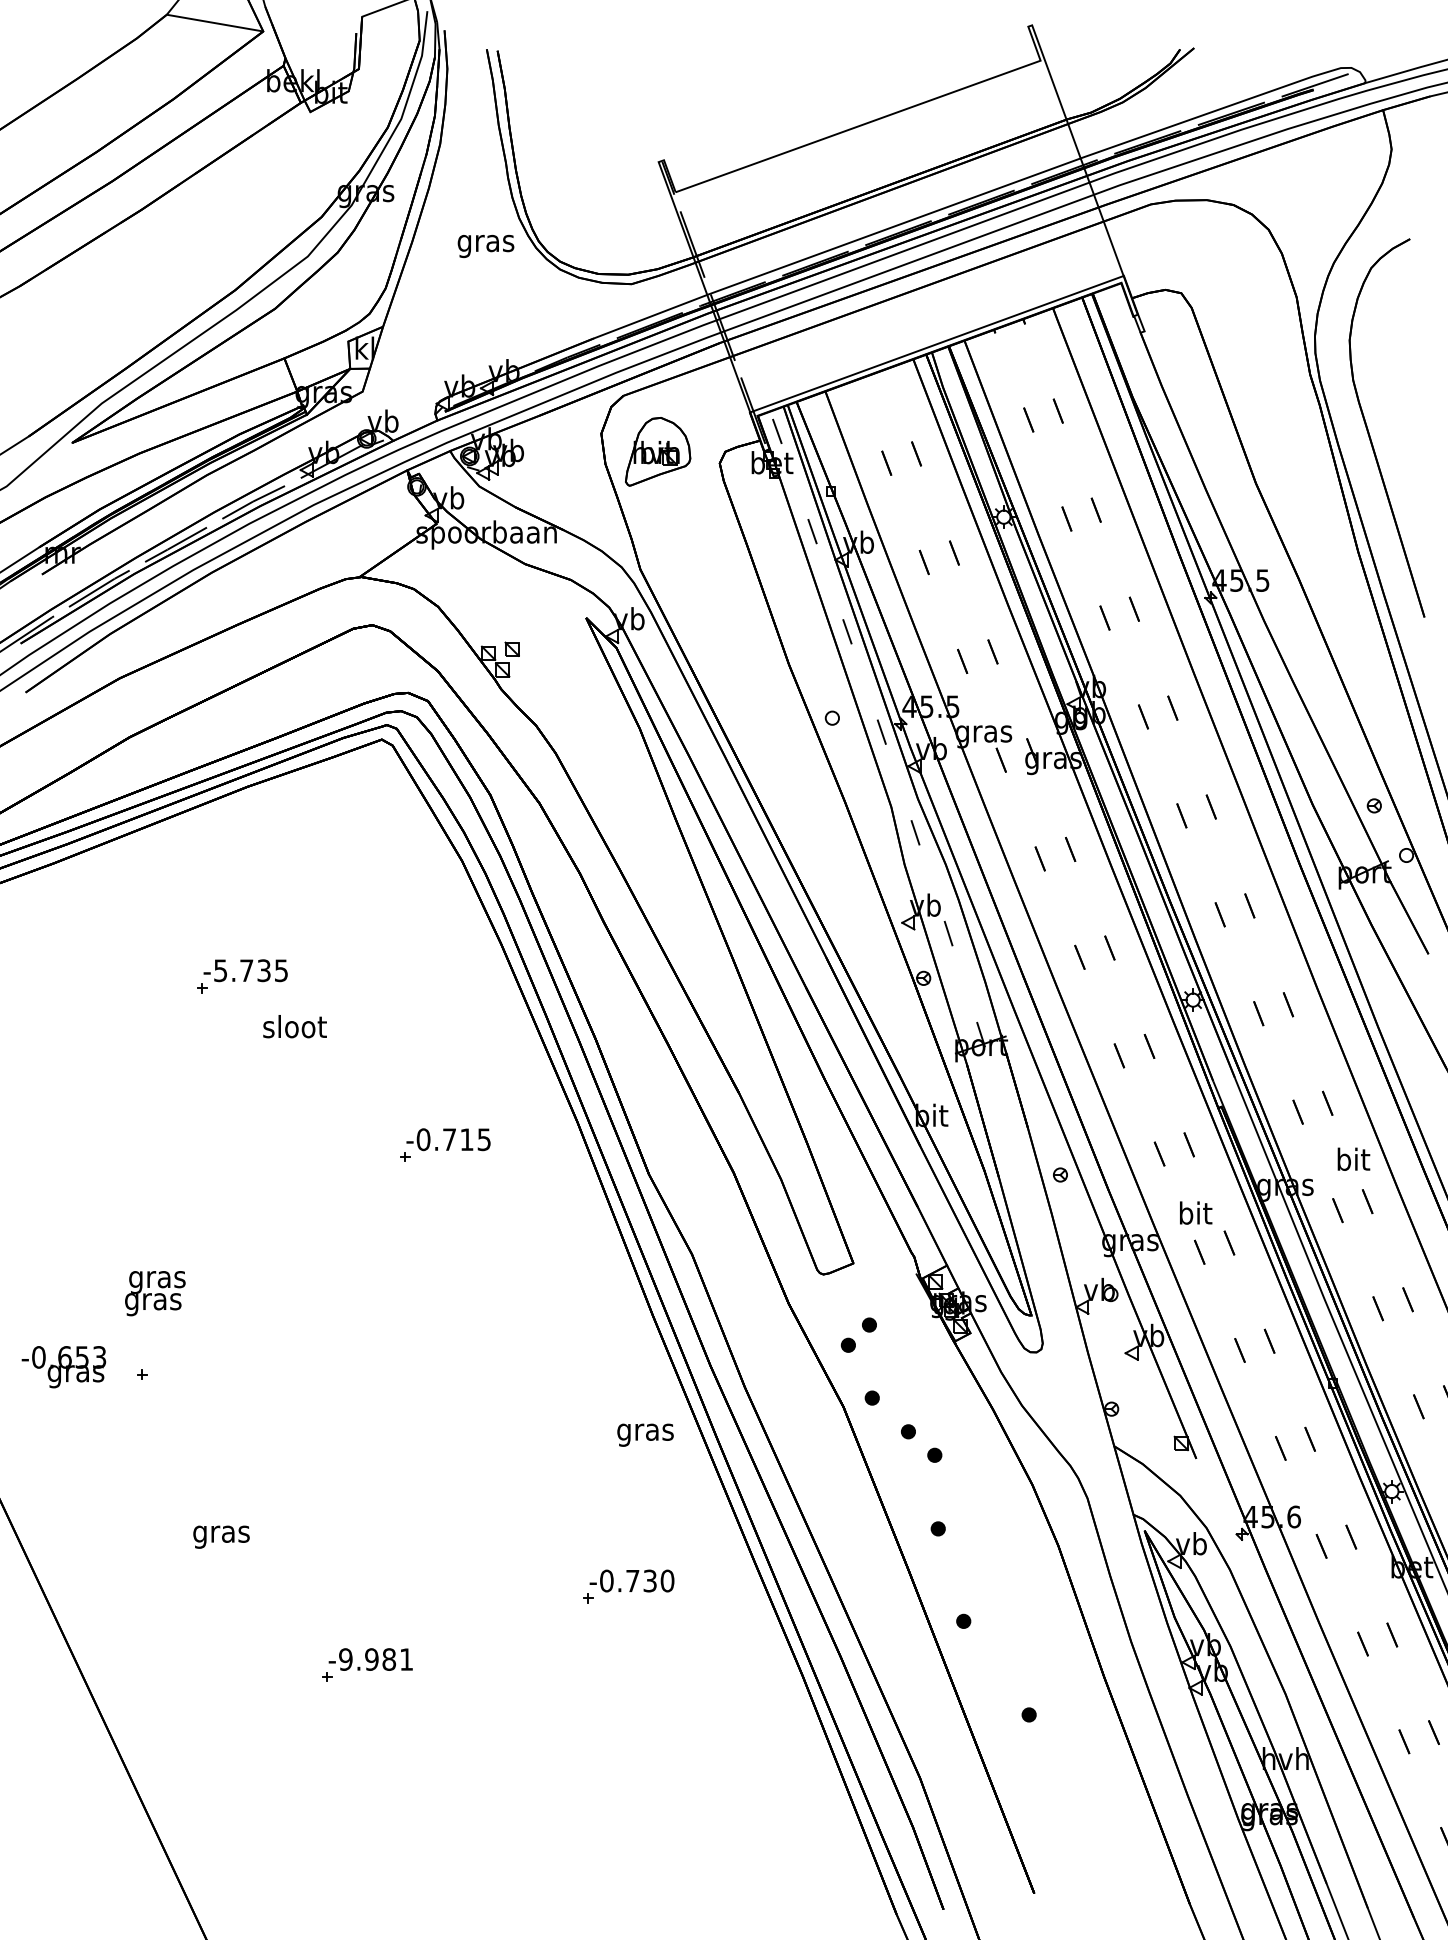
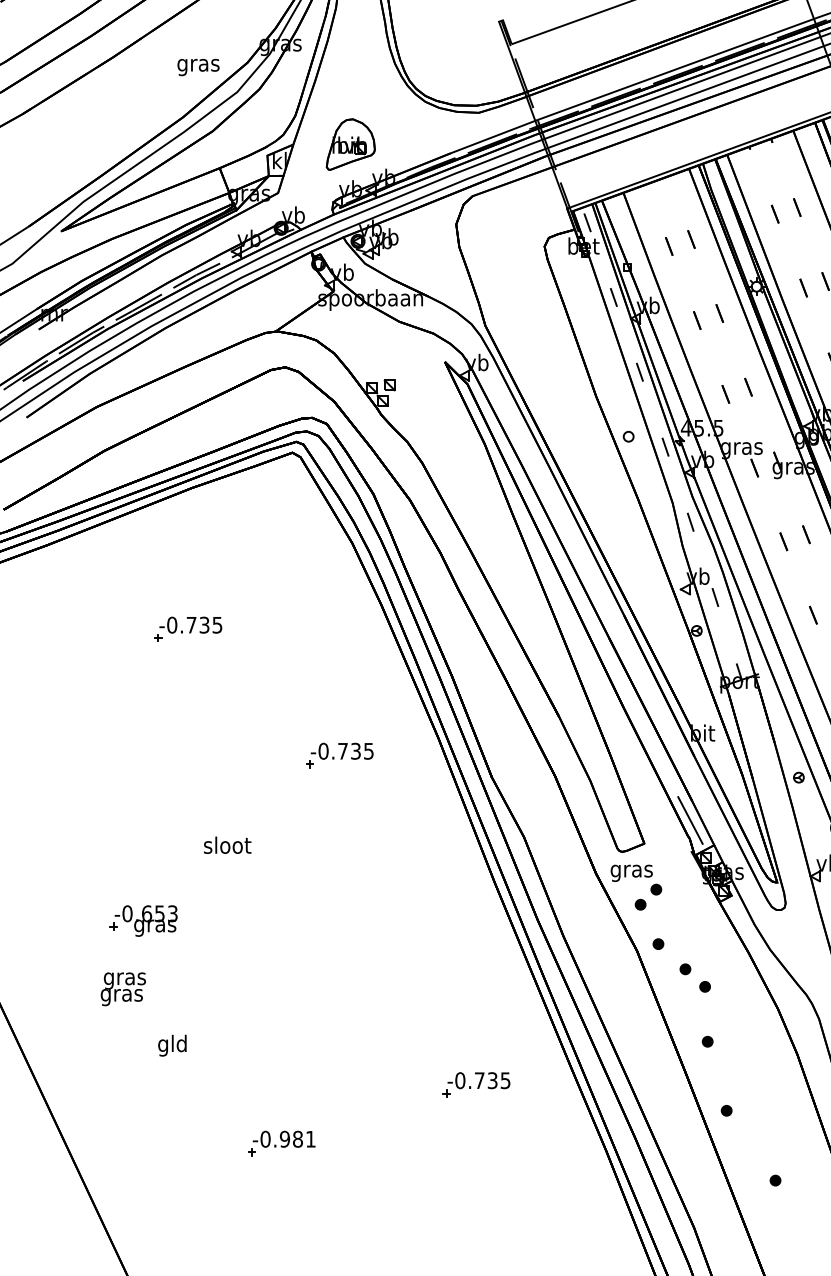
text: (485, 246) -> (198, 67), moved
part: (658, 451) -> (351, 144), moved
text: (220, 970) -> (172, 625), -5.735 -> -0.735
text: (294, 1026) -> (227, 845), moved
text: (466, 1139) -> (355, 751), -0.715 -> -0.735
line: (914, 1232) -> (689, 820), added
text: (155, 1293) -> (123, 989), moved
text: (63, 1367) -> (145, 921), moved
text: (645, 1434) -> (631, 872), moved
text: (221, 1533) -> (172, 1045), gras -> gld
text: (667, 1580) -> (505, 1080), -0.730 -> -0.735
text: (345, 1659) -> (265, 1139), -9.981 -> -0.981

